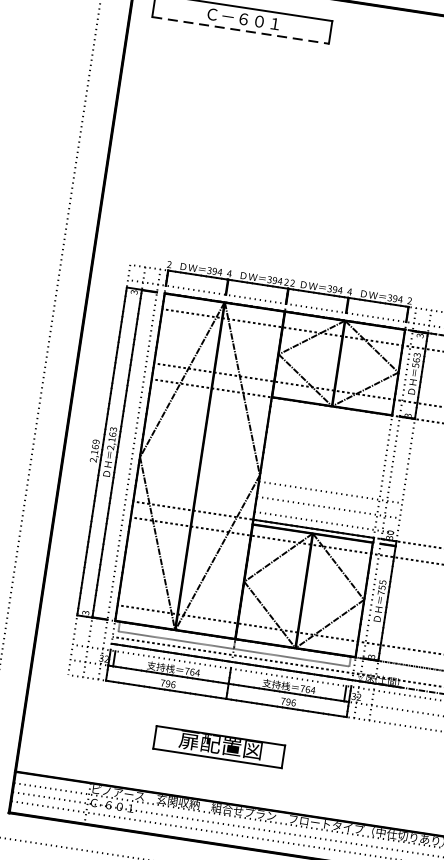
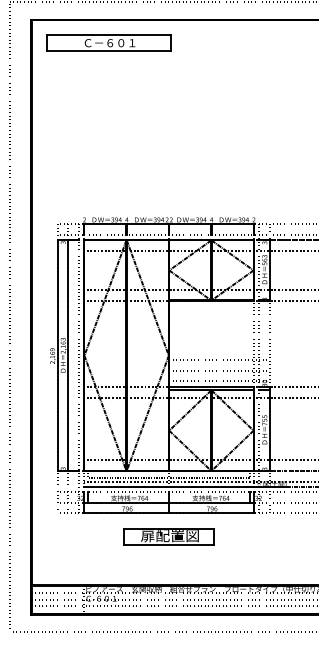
line: (240, 30) -> (109, 51), dashed -> solid
part: (218, 745) -> (168, 536), moved

